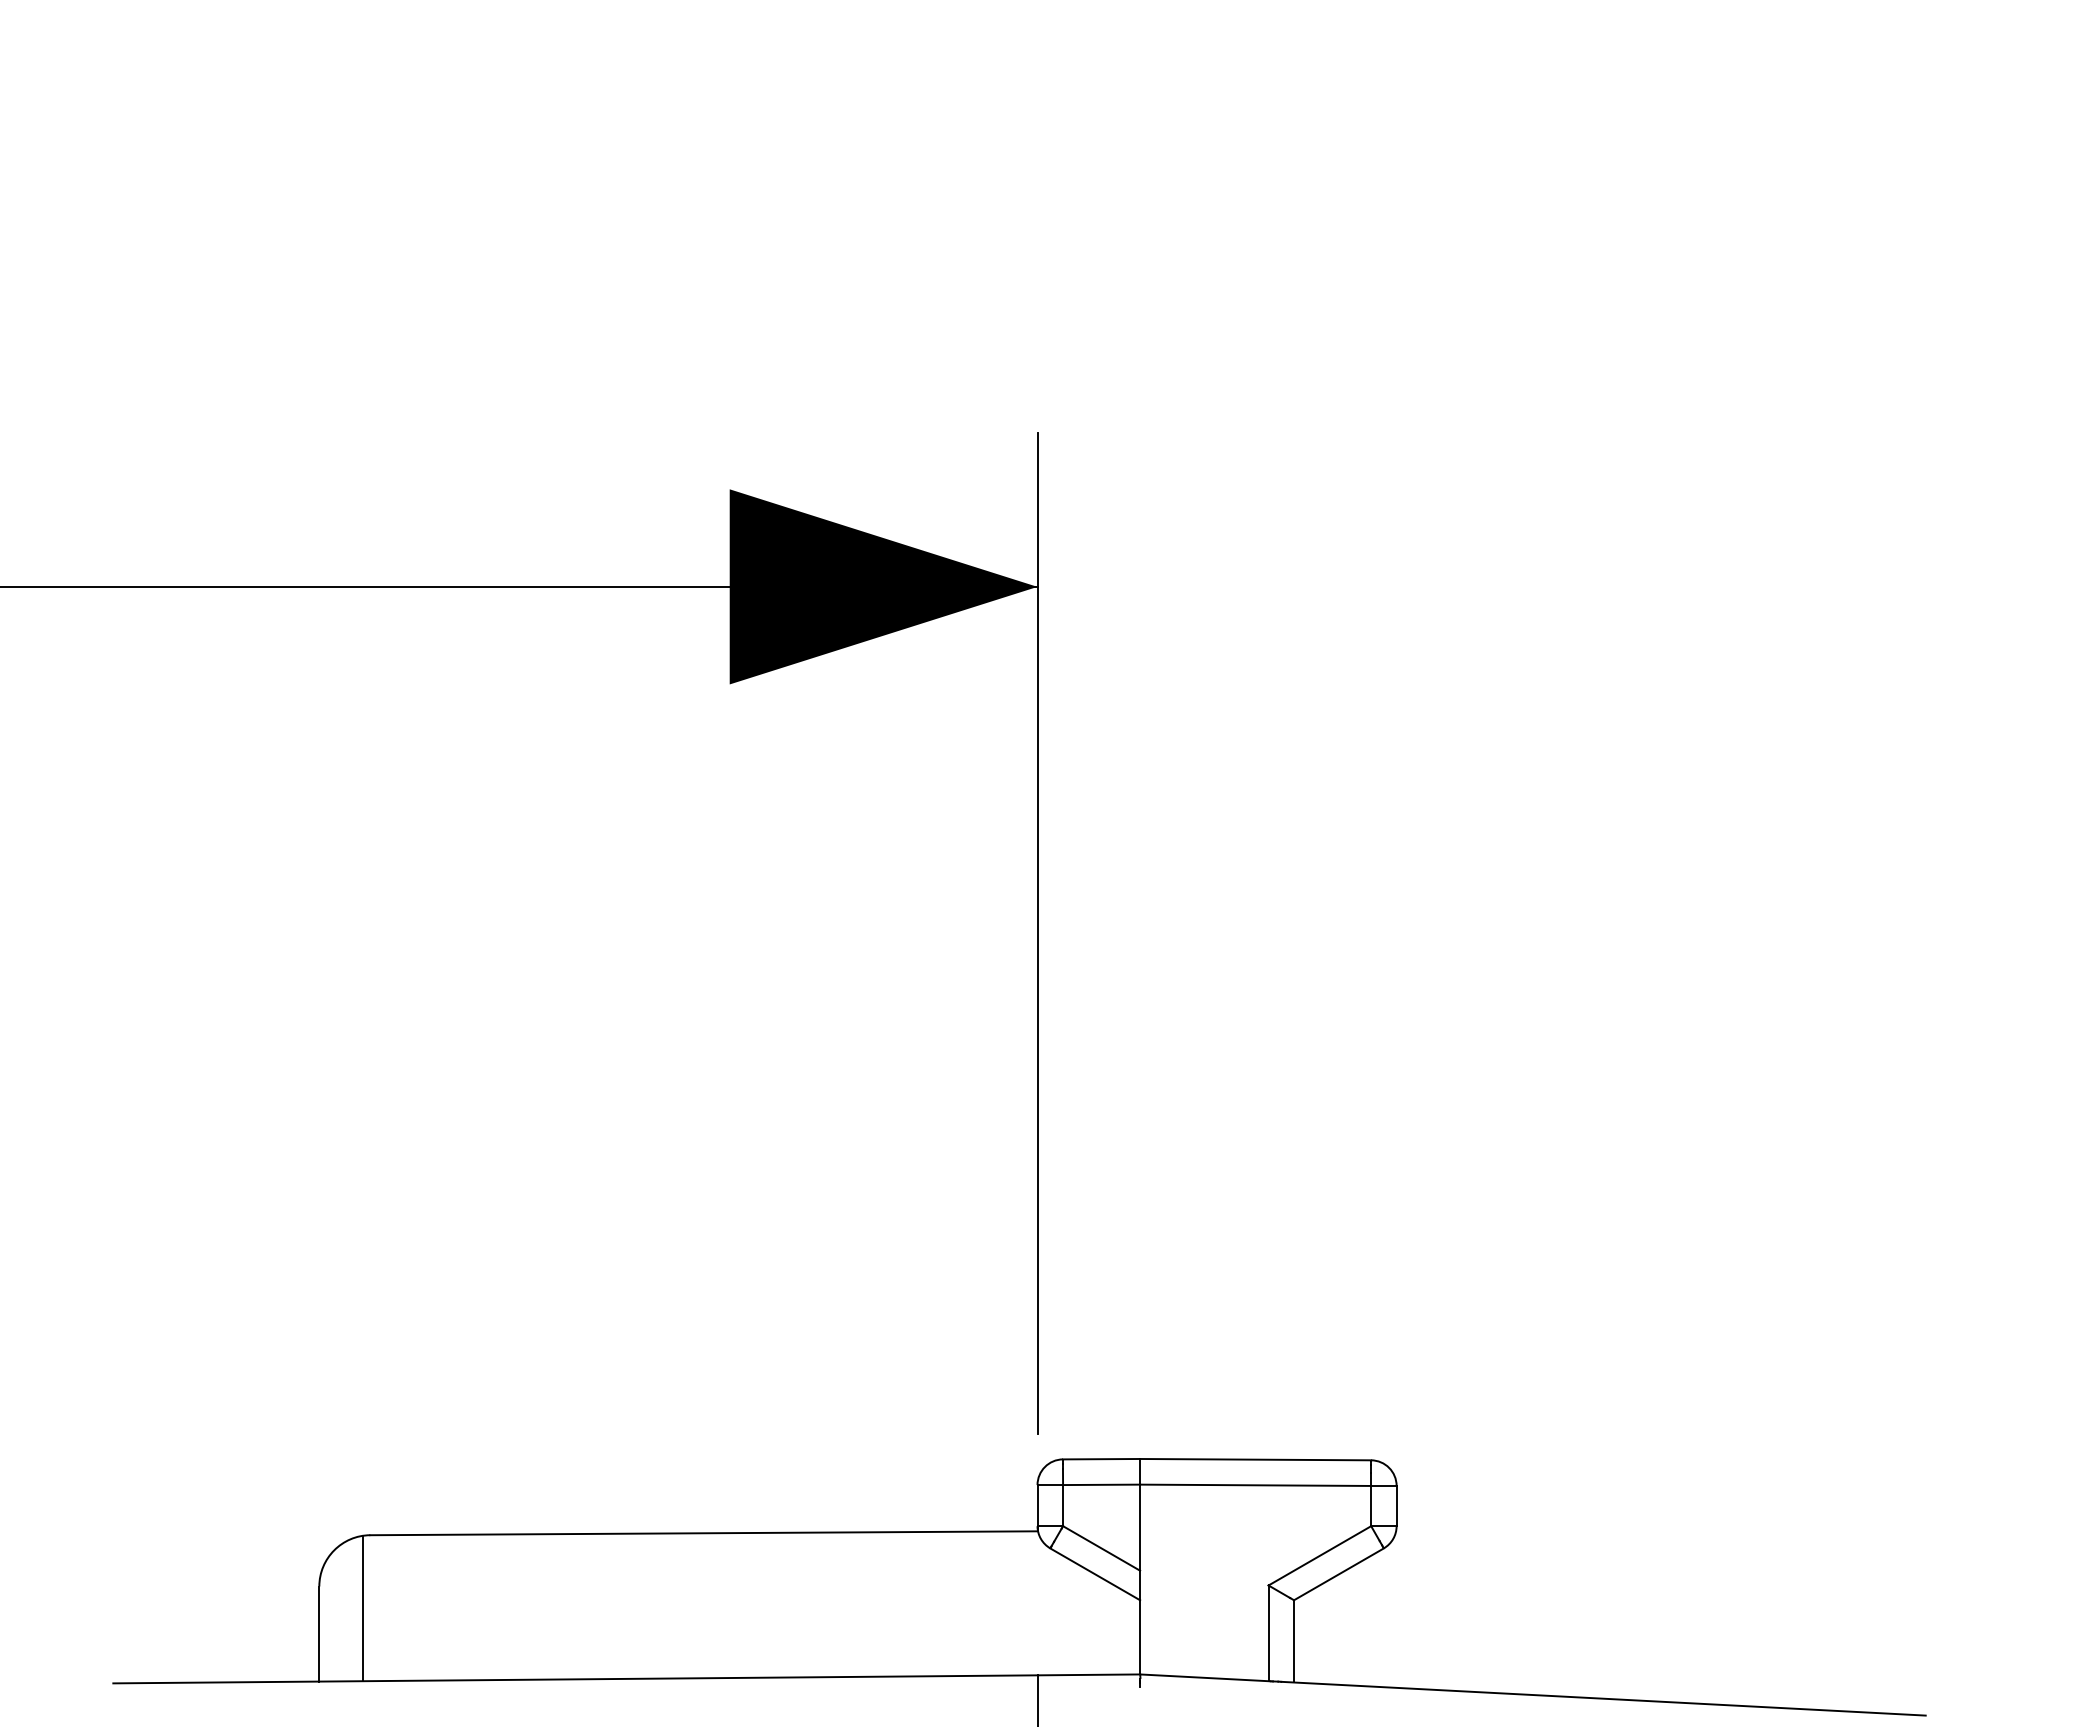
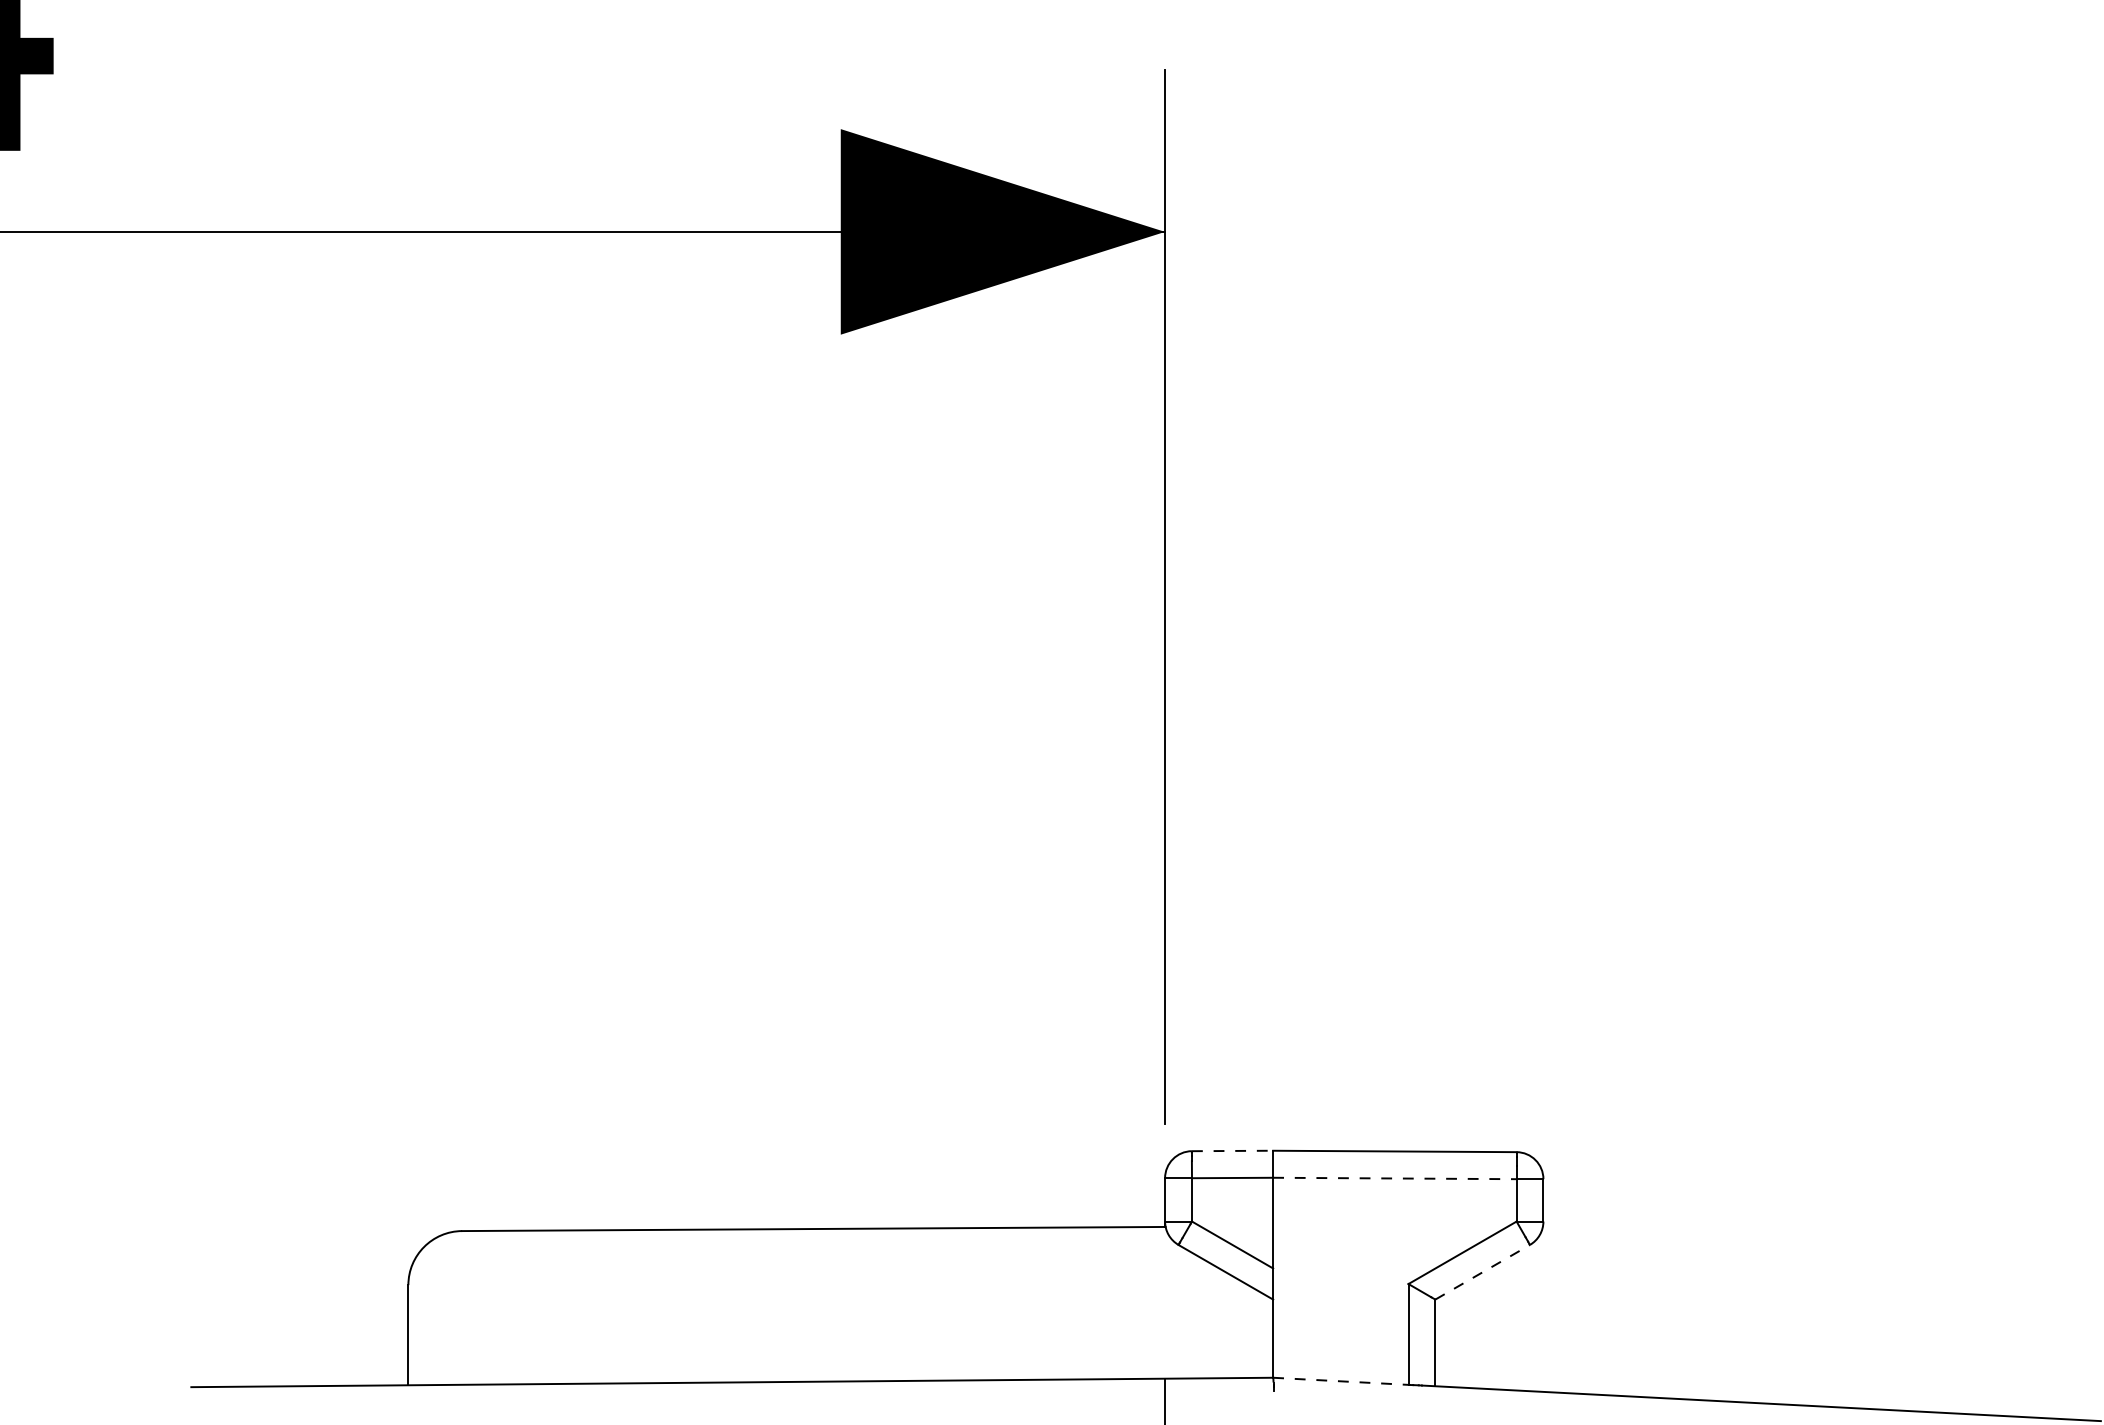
line: (1101, 1459) -> (1232, 1151), solid -> dashed
line: (1255, 1485) -> (1394, 1178), solid -> dashed
line: (1338, 1574) -> (1482, 1272), solid -> dashed
line: (363, 1608) -> (454, 1308), removed
line: (1205, 1677) -> (1342, 1380), solid -> dashed

